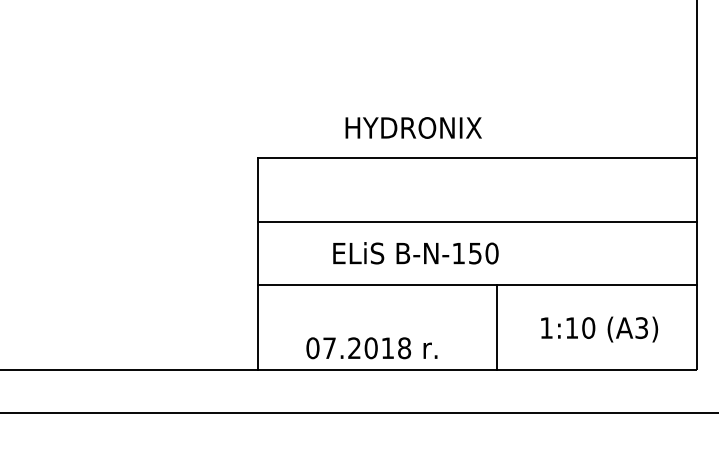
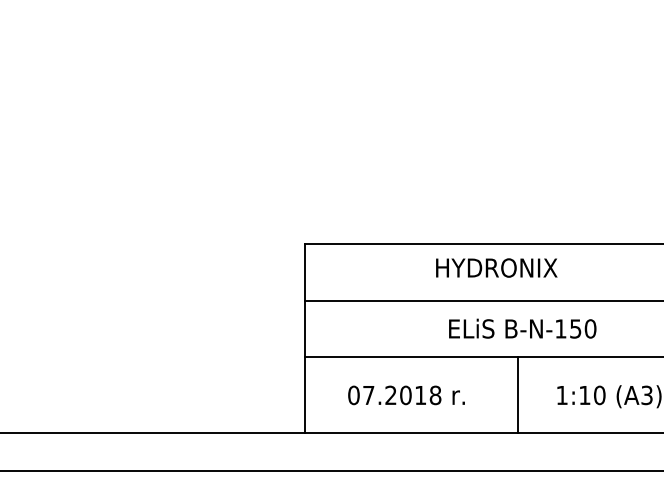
text: (413, 127) -> (496, 267), moved
text: (415, 253) -> (522, 328), moved
text: (371, 348) -> (406, 395), moved

